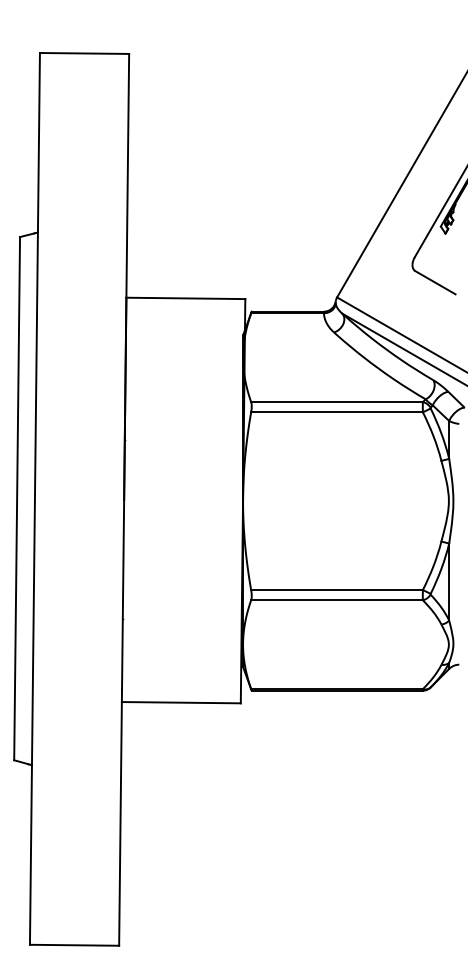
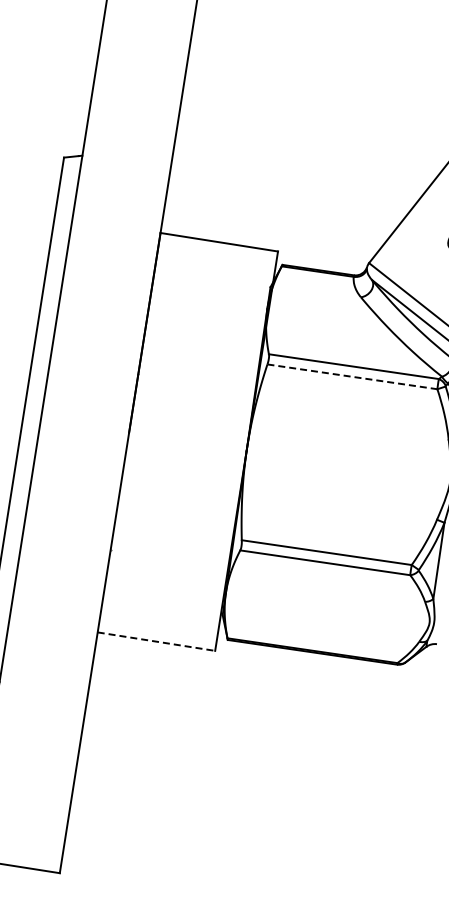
line: (337, 412) -> (352, 377), solid -> dashed
line: (181, 702) -> (156, 641), solid -> dashed

